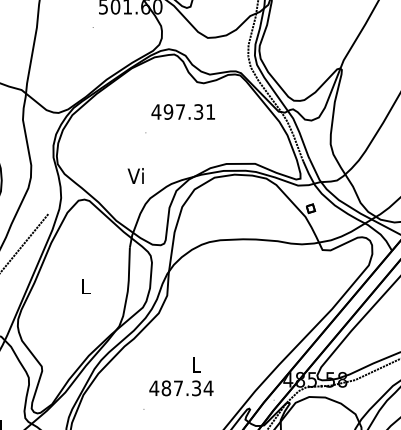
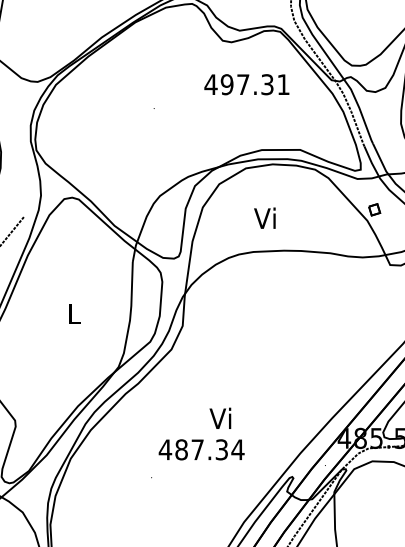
text: (182, 111) -> (245, 83), moved
text: (135, 175) -> (264, 217), moved
text: (195, 364) -> (220, 417), L -> Vi

